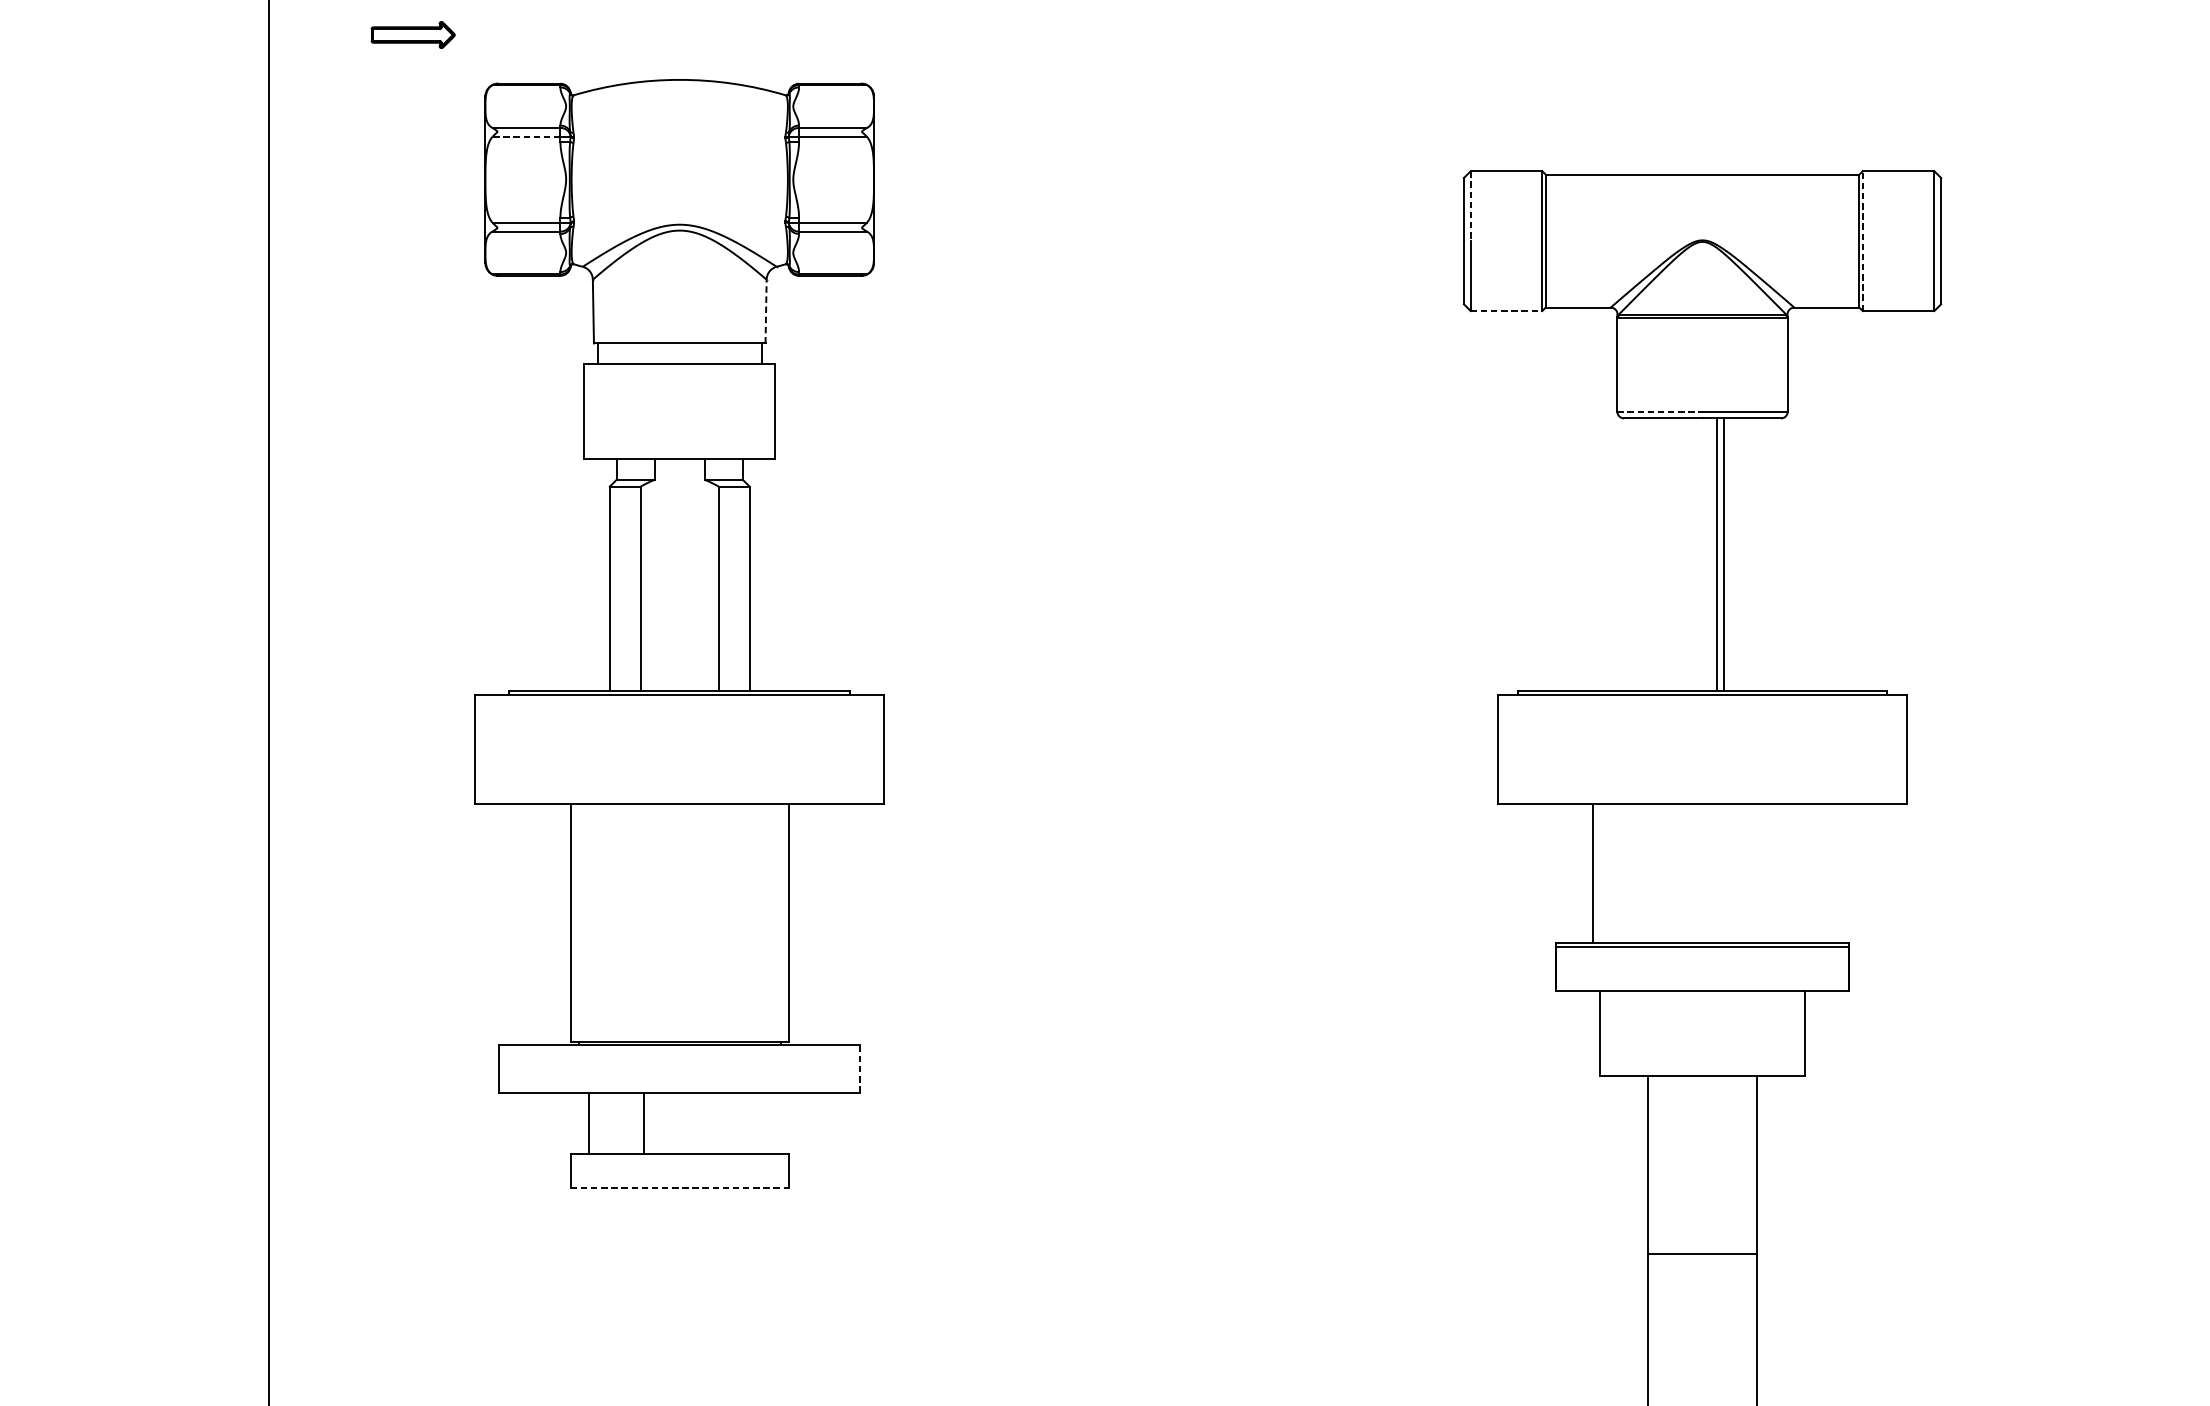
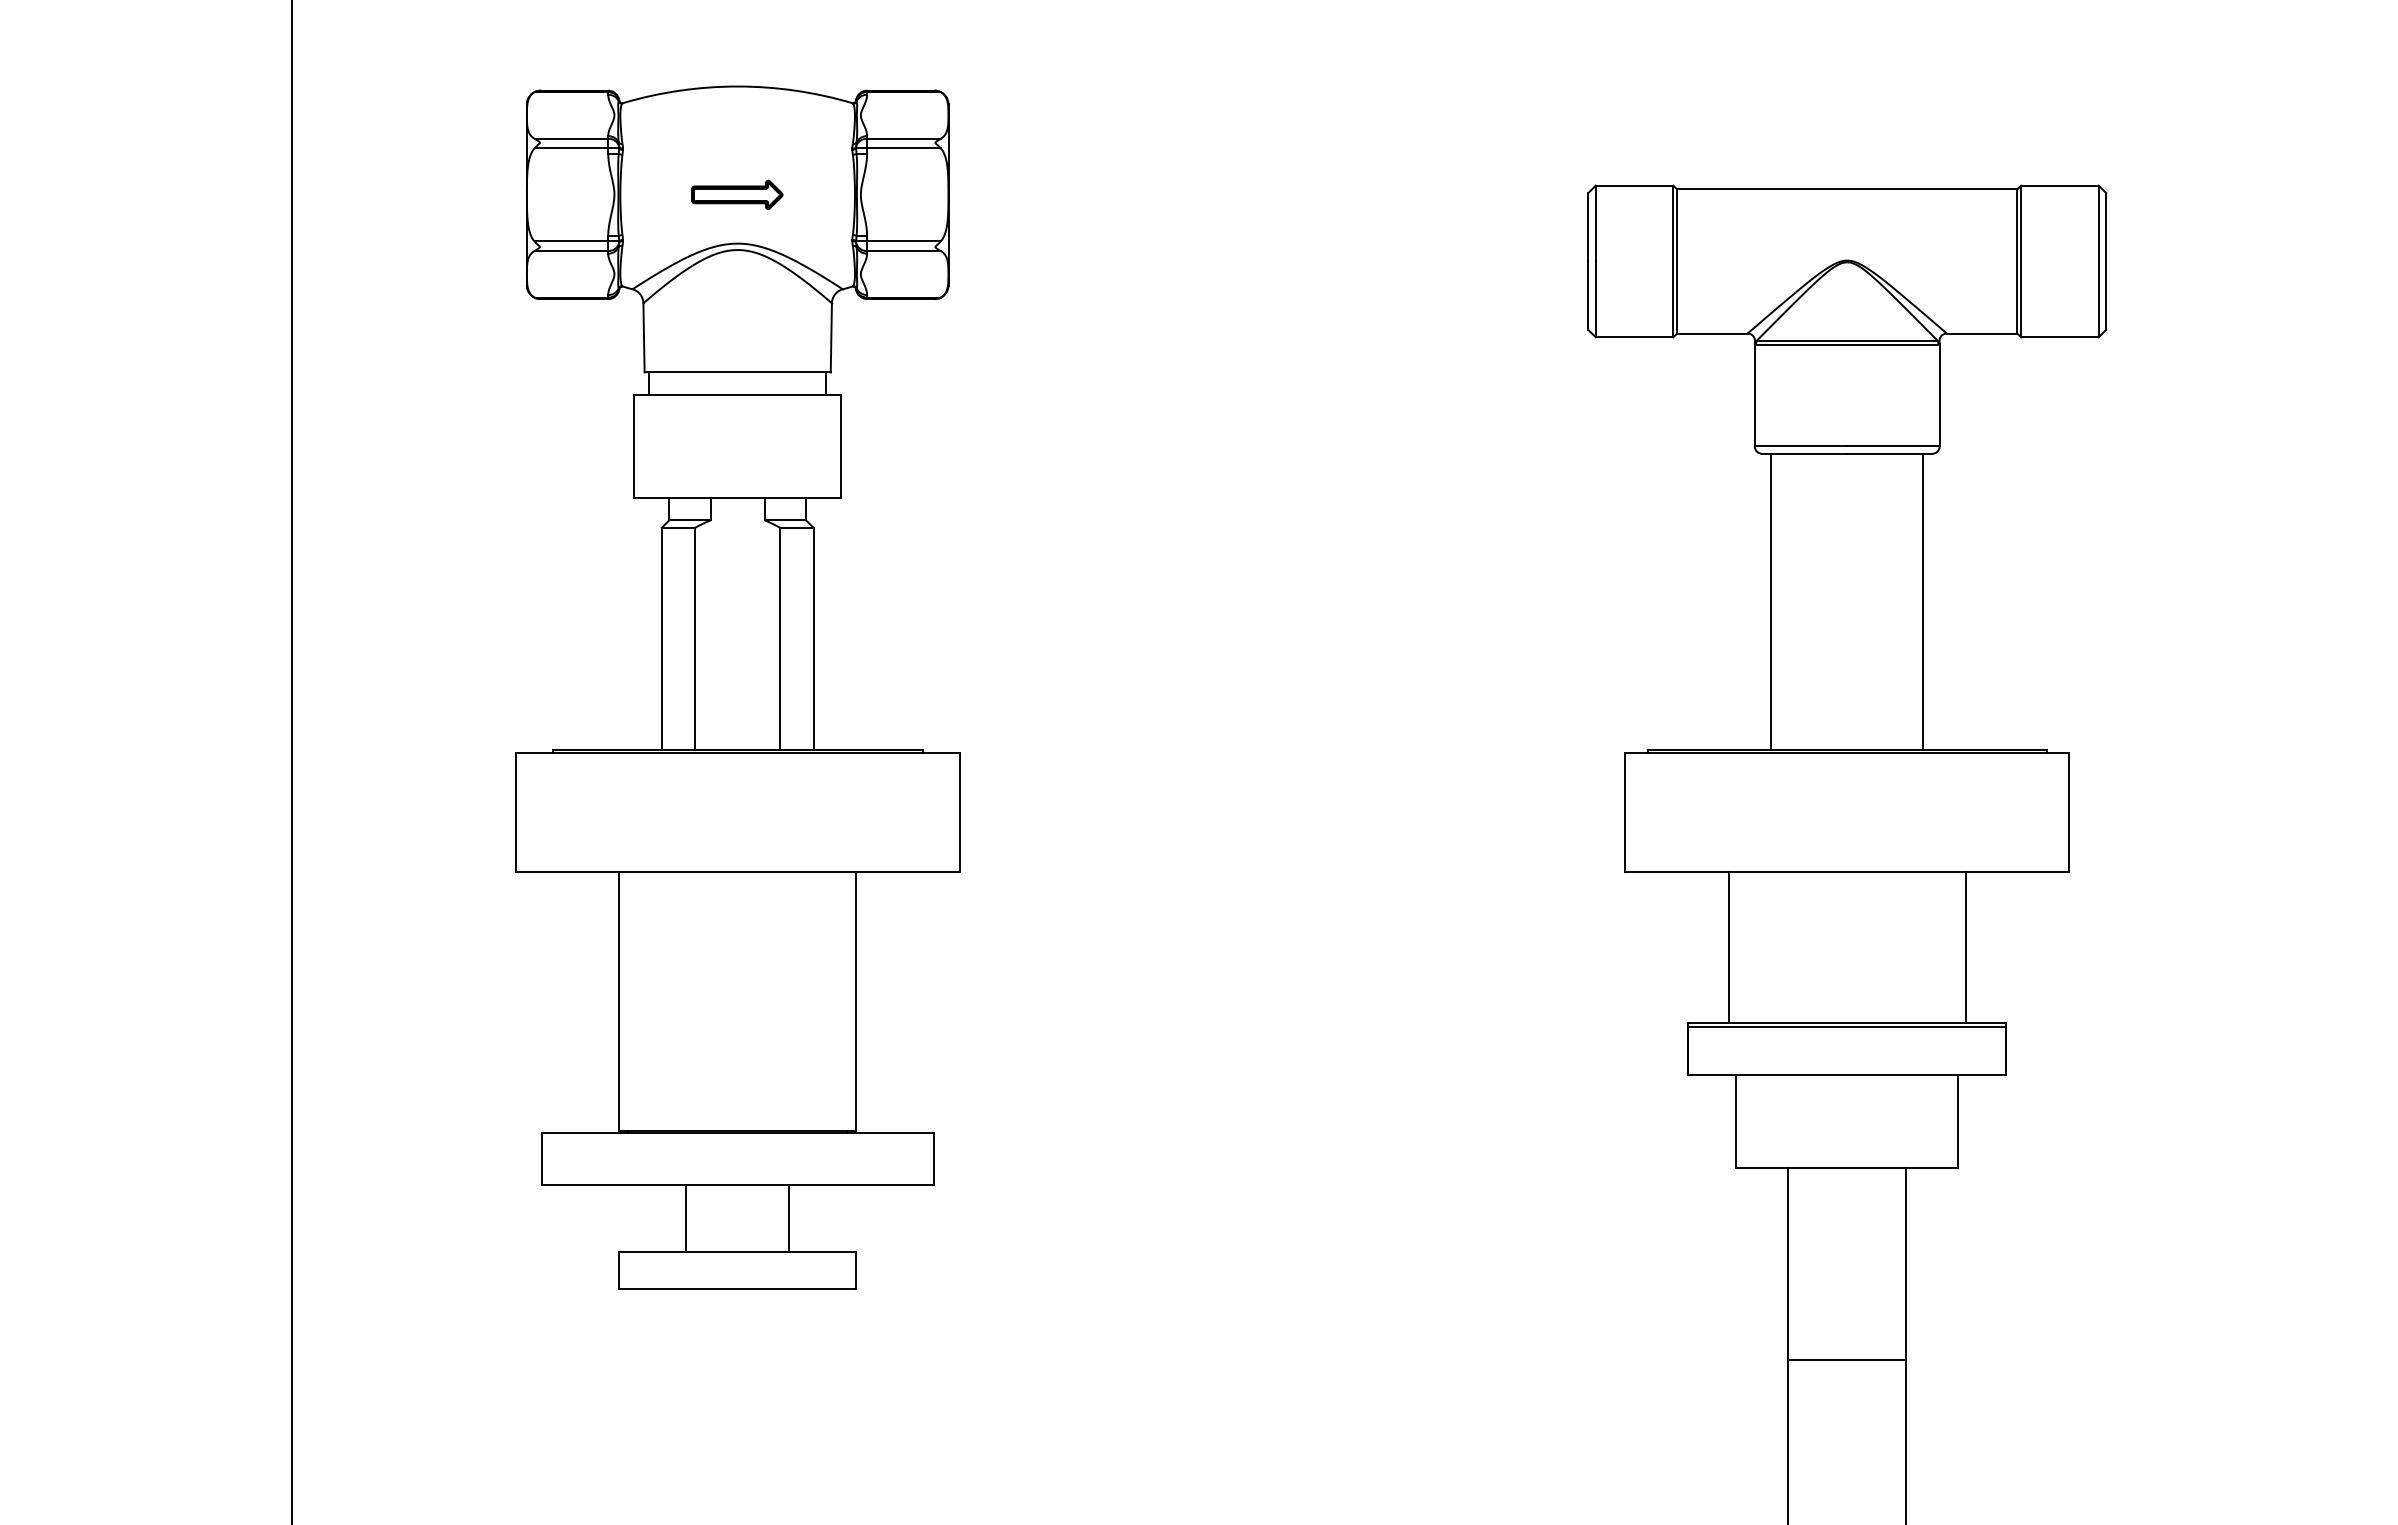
part: (413, 34) -> (737, 194), moved
line: (526, 137) -> (571, 148), dashed -> solid
line: (1470, 206) -> (1595, 223), dashed -> solid
line: (1863, 241) -> (2021, 261), dashed -> solid
line: (766, 311) -> (831, 337), dashed -> solid
line: (1506, 311) -> (1634, 337), dashed -> solid
line: (1660, 411) -> (1801, 446), dashed -> solid
line: (1716, 554) -> (1771, 601), moved
line: (1723, 554) -> (1923, 601), moved
line: (1811, 873) -> (1965, 947), added
line: (860, 1068) -> (933, 1159), dashed -> solid
line: (588, 1123) -> (685, 1218), moved
line: (643, 1123) -> (789, 1218), moved
line: (680, 1187) -> (738, 1288), dashed -> solid

